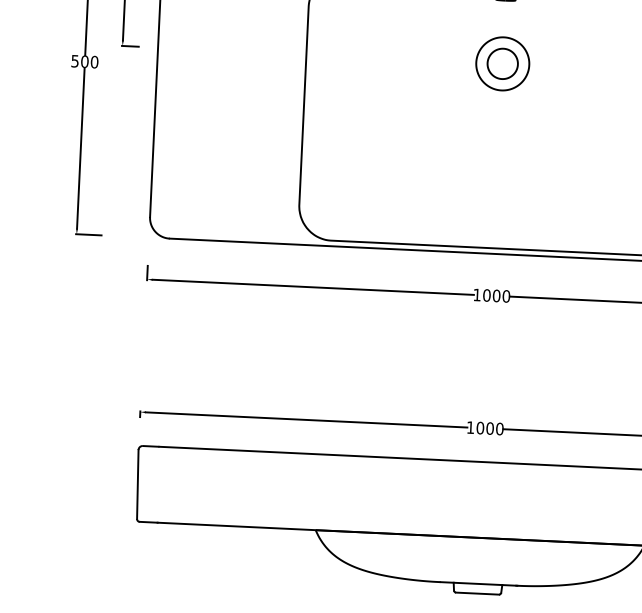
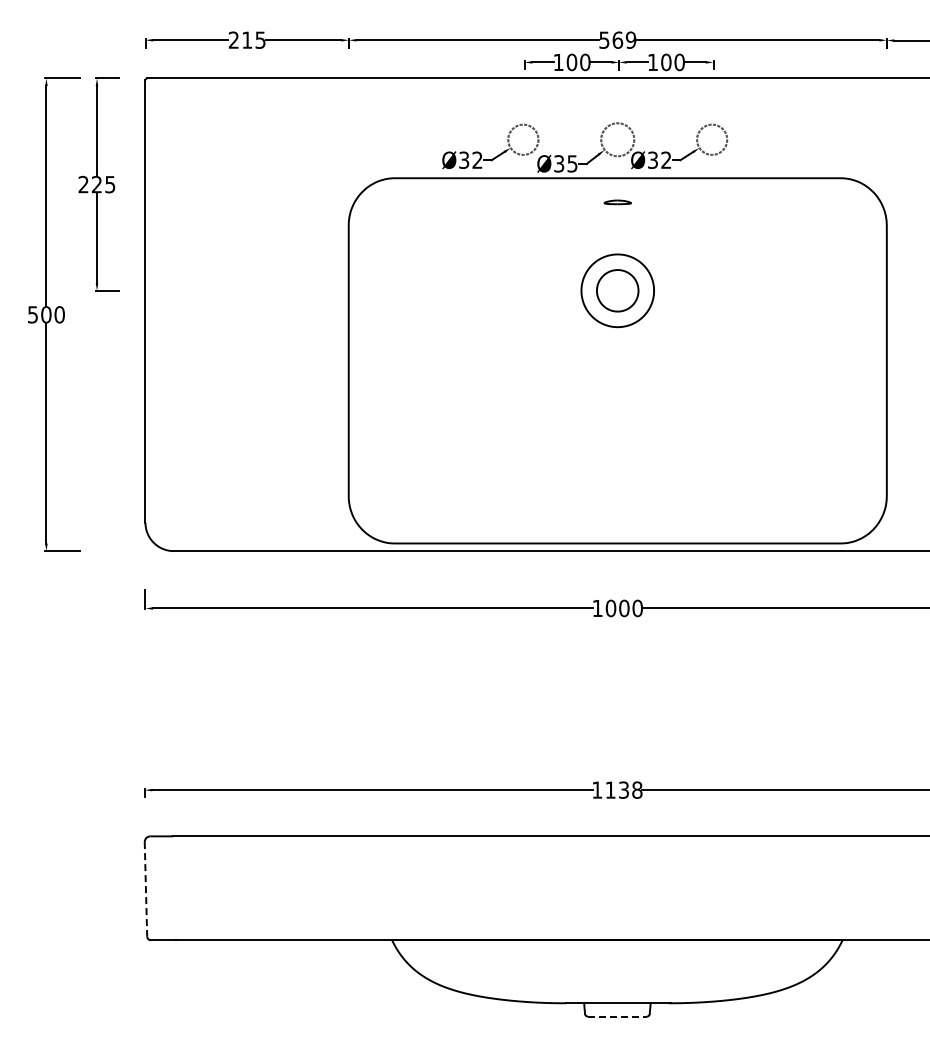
text: (489, 428) -> (623, 789), 1000 -> 1138
line: (137, 484) -> (145, 889), solid -> dashed
line: (477, 593) -> (617, 1016), solid -> dashed

